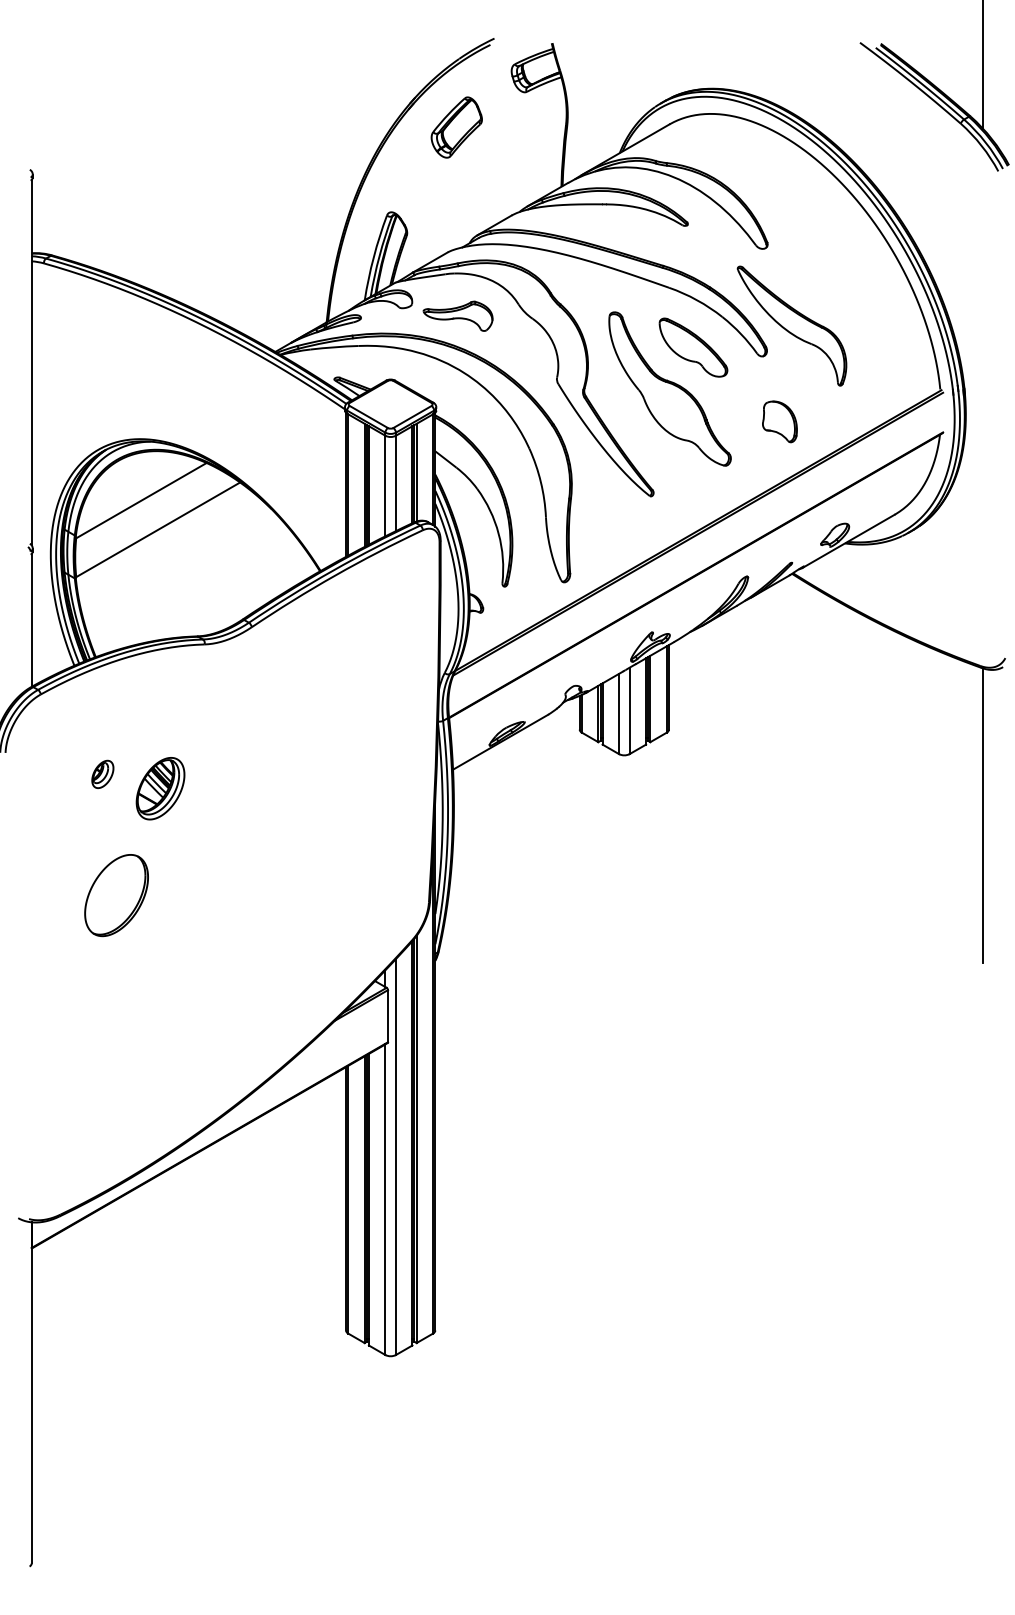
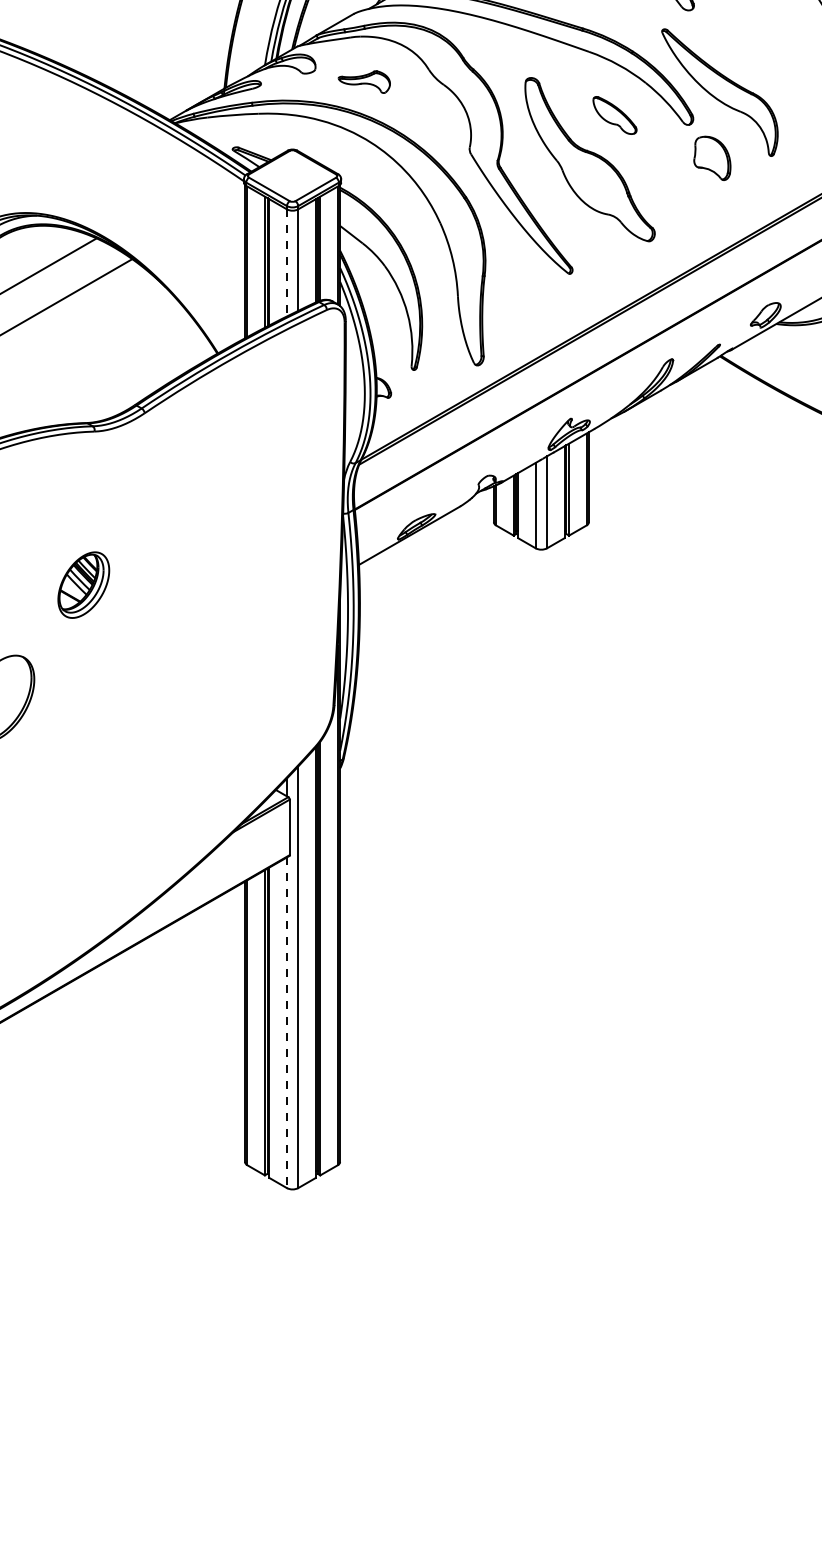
part: (457, 315) -> (363, 81), size x0.7
part: (693, 347) -> (615, 115), size x0.6
part: (779, 421) -> (711, 158), moved
line: (385, 486) -> (287, 263), solid -> dashed
part: (160, 788) -> (83, 584), moved
line: (385, 1200) -> (287, 1023), solid -> dashed

